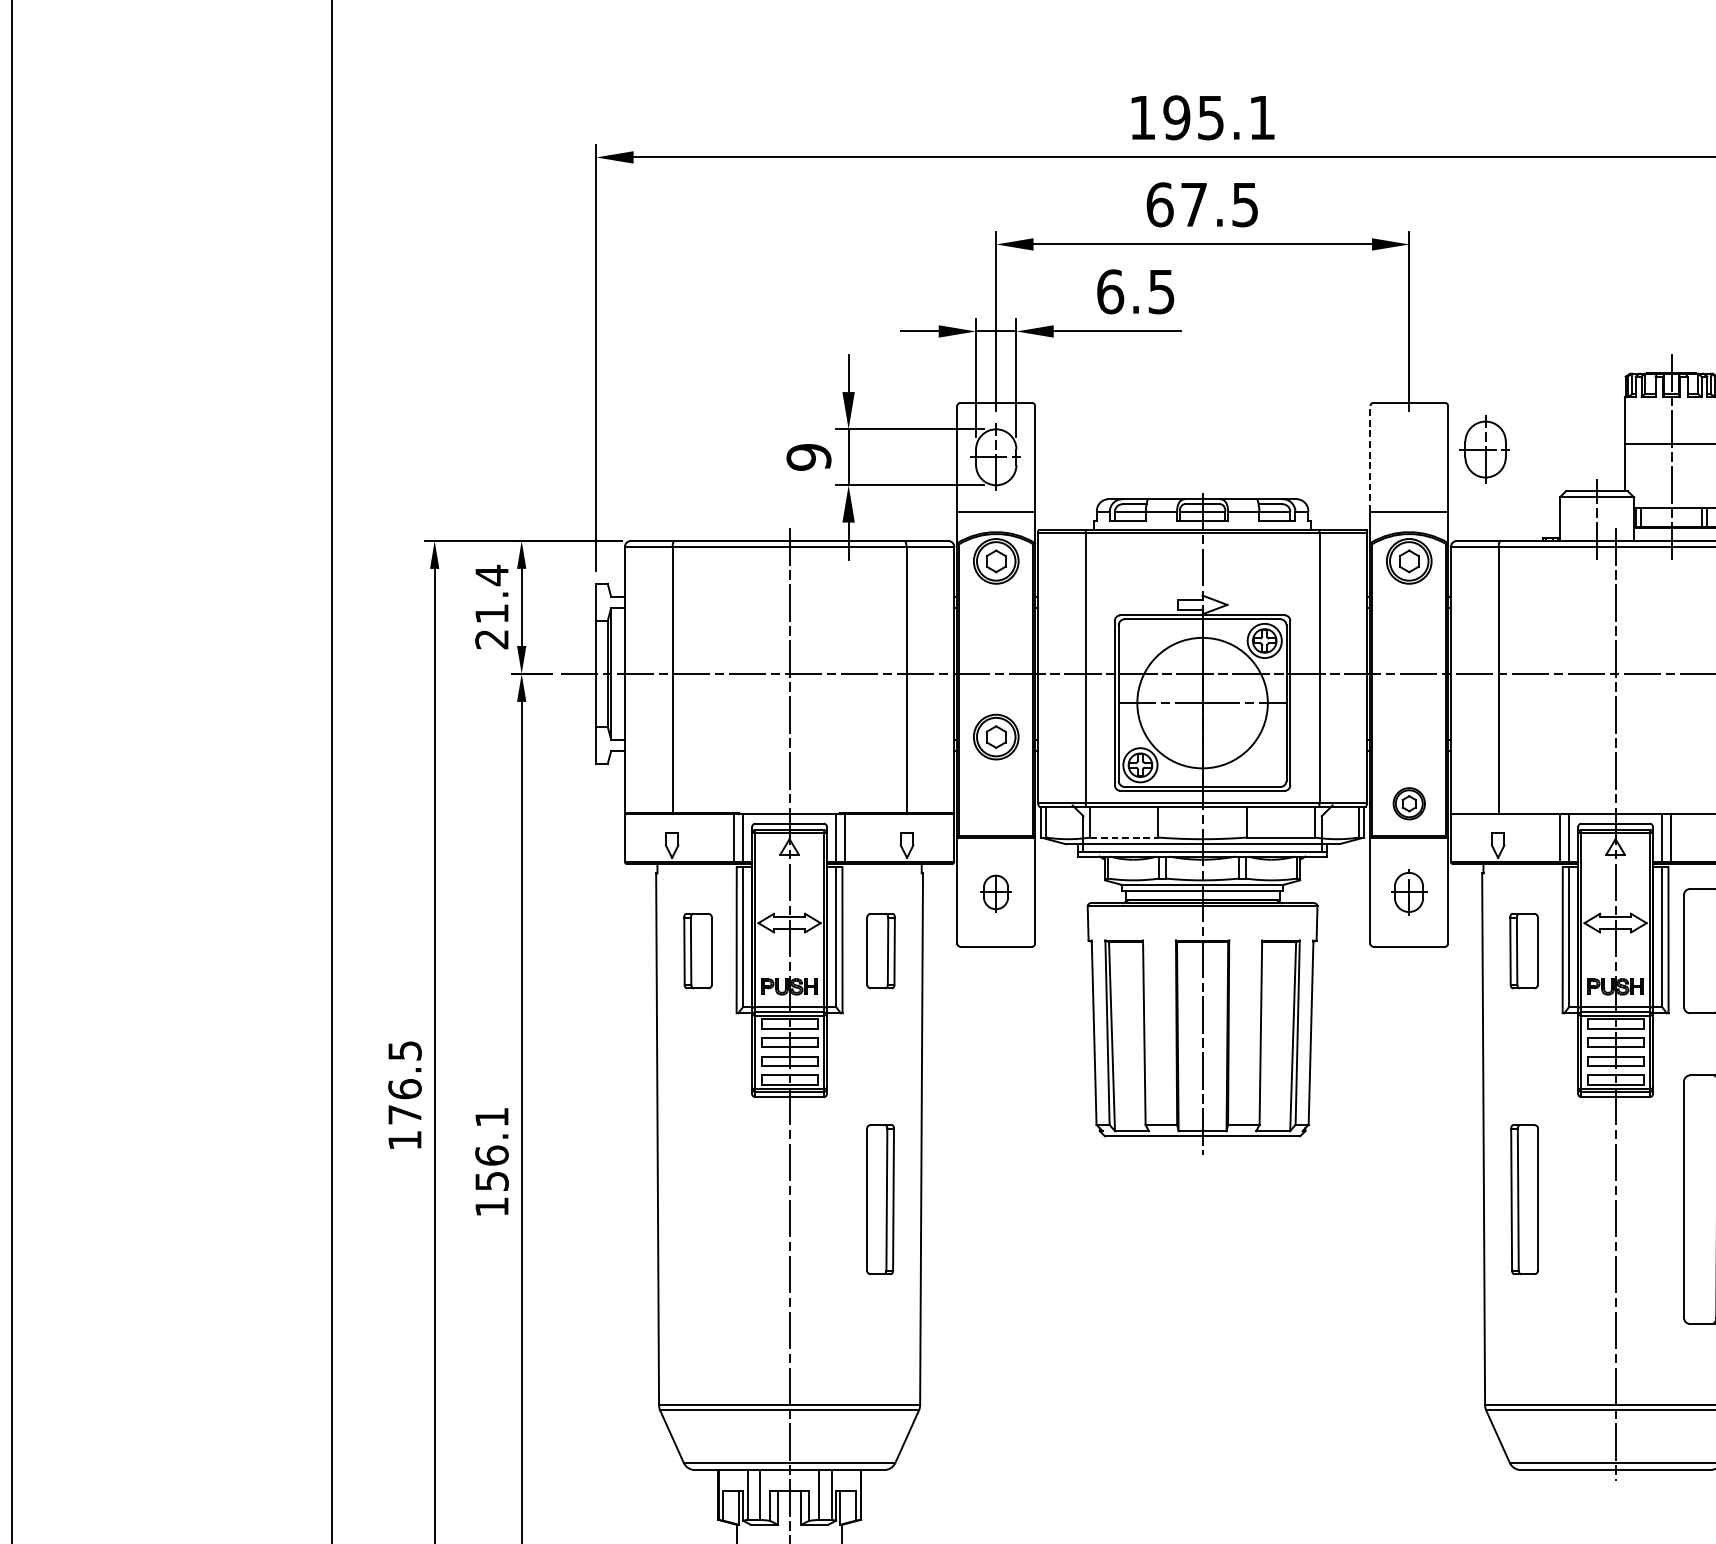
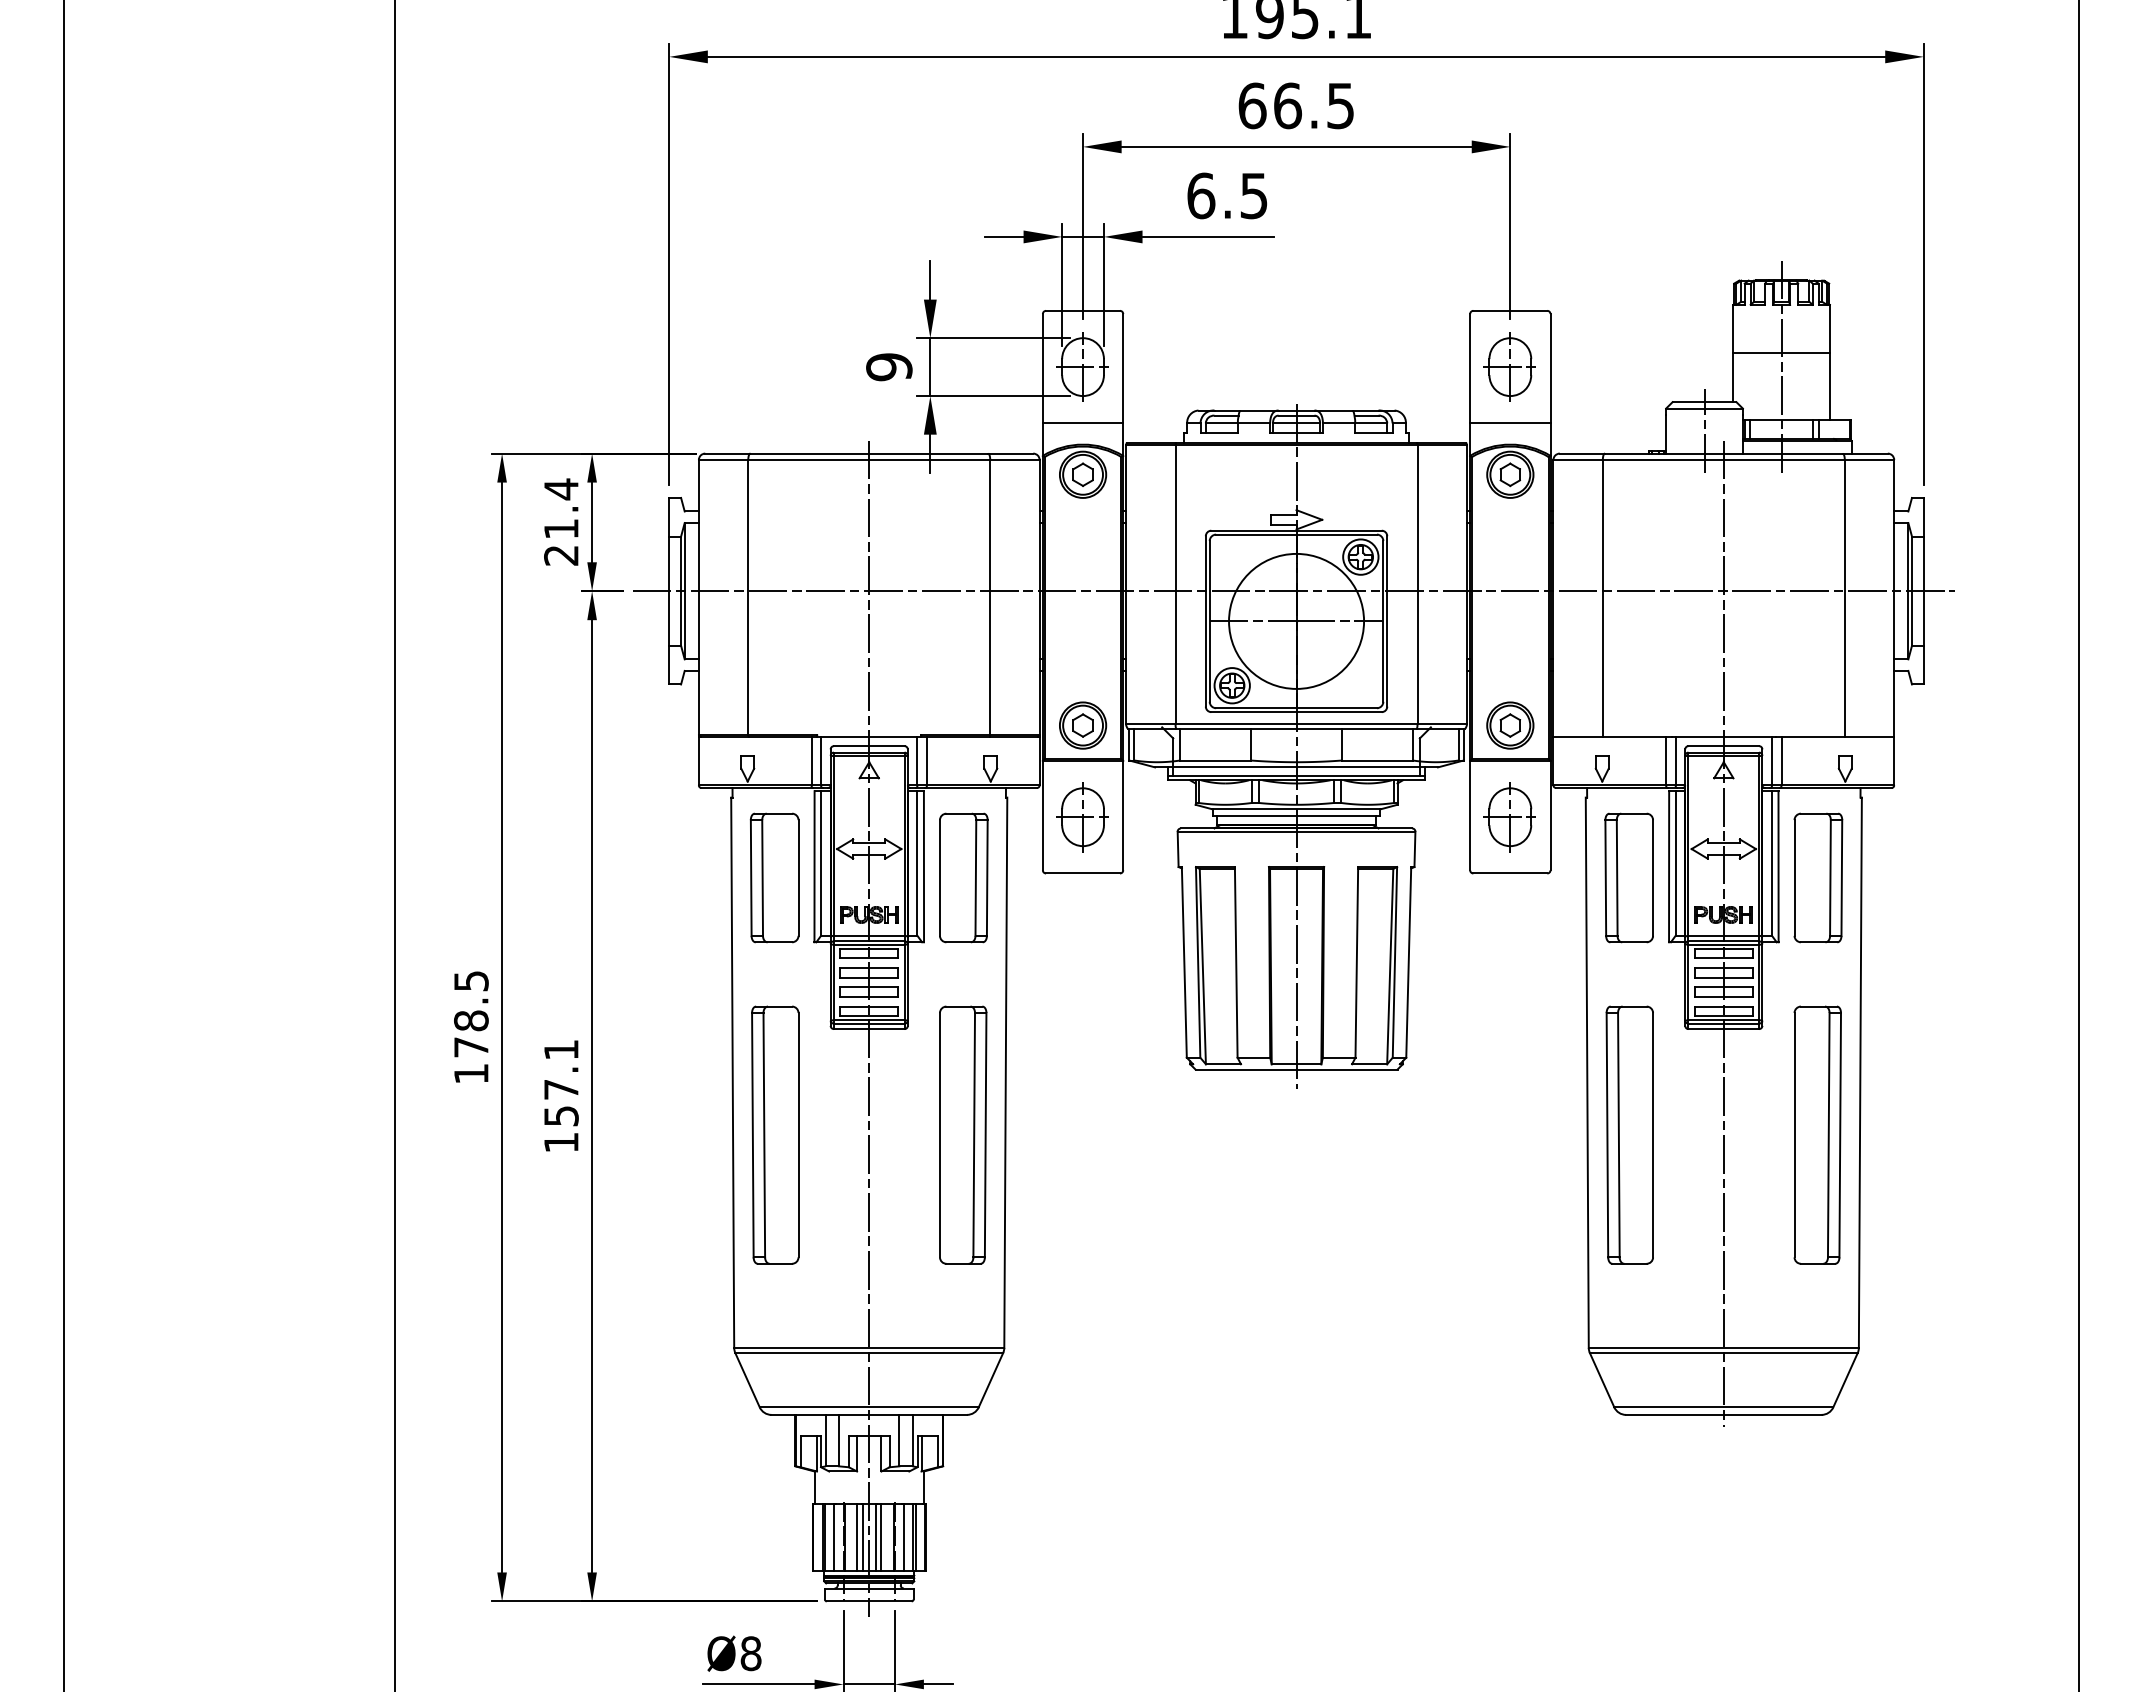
text: (1193, 204) -> (1287, 105), 67.5 -> 66.5
part: (1484, 448) -> (1509, 366), moved
line: (1370, 458) -> (1470, 368), dashed -> solid
part: (996, 737) -> (1083, 725), moved
part: (1409, 803) -> (1510, 725), size x1.43
line: (1124, 837) -> (1215, 760), dashed -> solid
part: (995, 892) -> (1082, 817), size x1.67
part: (1408, 892) -> (1509, 817), size x1.43
part: (697, 950) -> (774, 877), size x1.67
part: (880, 950) -> (963, 877), size x1.67
part: (1523, 950) -> (1628, 877), size x1.67
text: (405, 1088) -> (471, 1020), 176.5 -> 178.5
text: (492, 1155) -> (561, 1089), 156.1 -> 157.1
part: (698, 1199) -> (775, 1134), added
part: (880, 1199) -> (963, 1134), size x1.67
part: (1524, 1199) -> (1629, 1134), size x1.67

